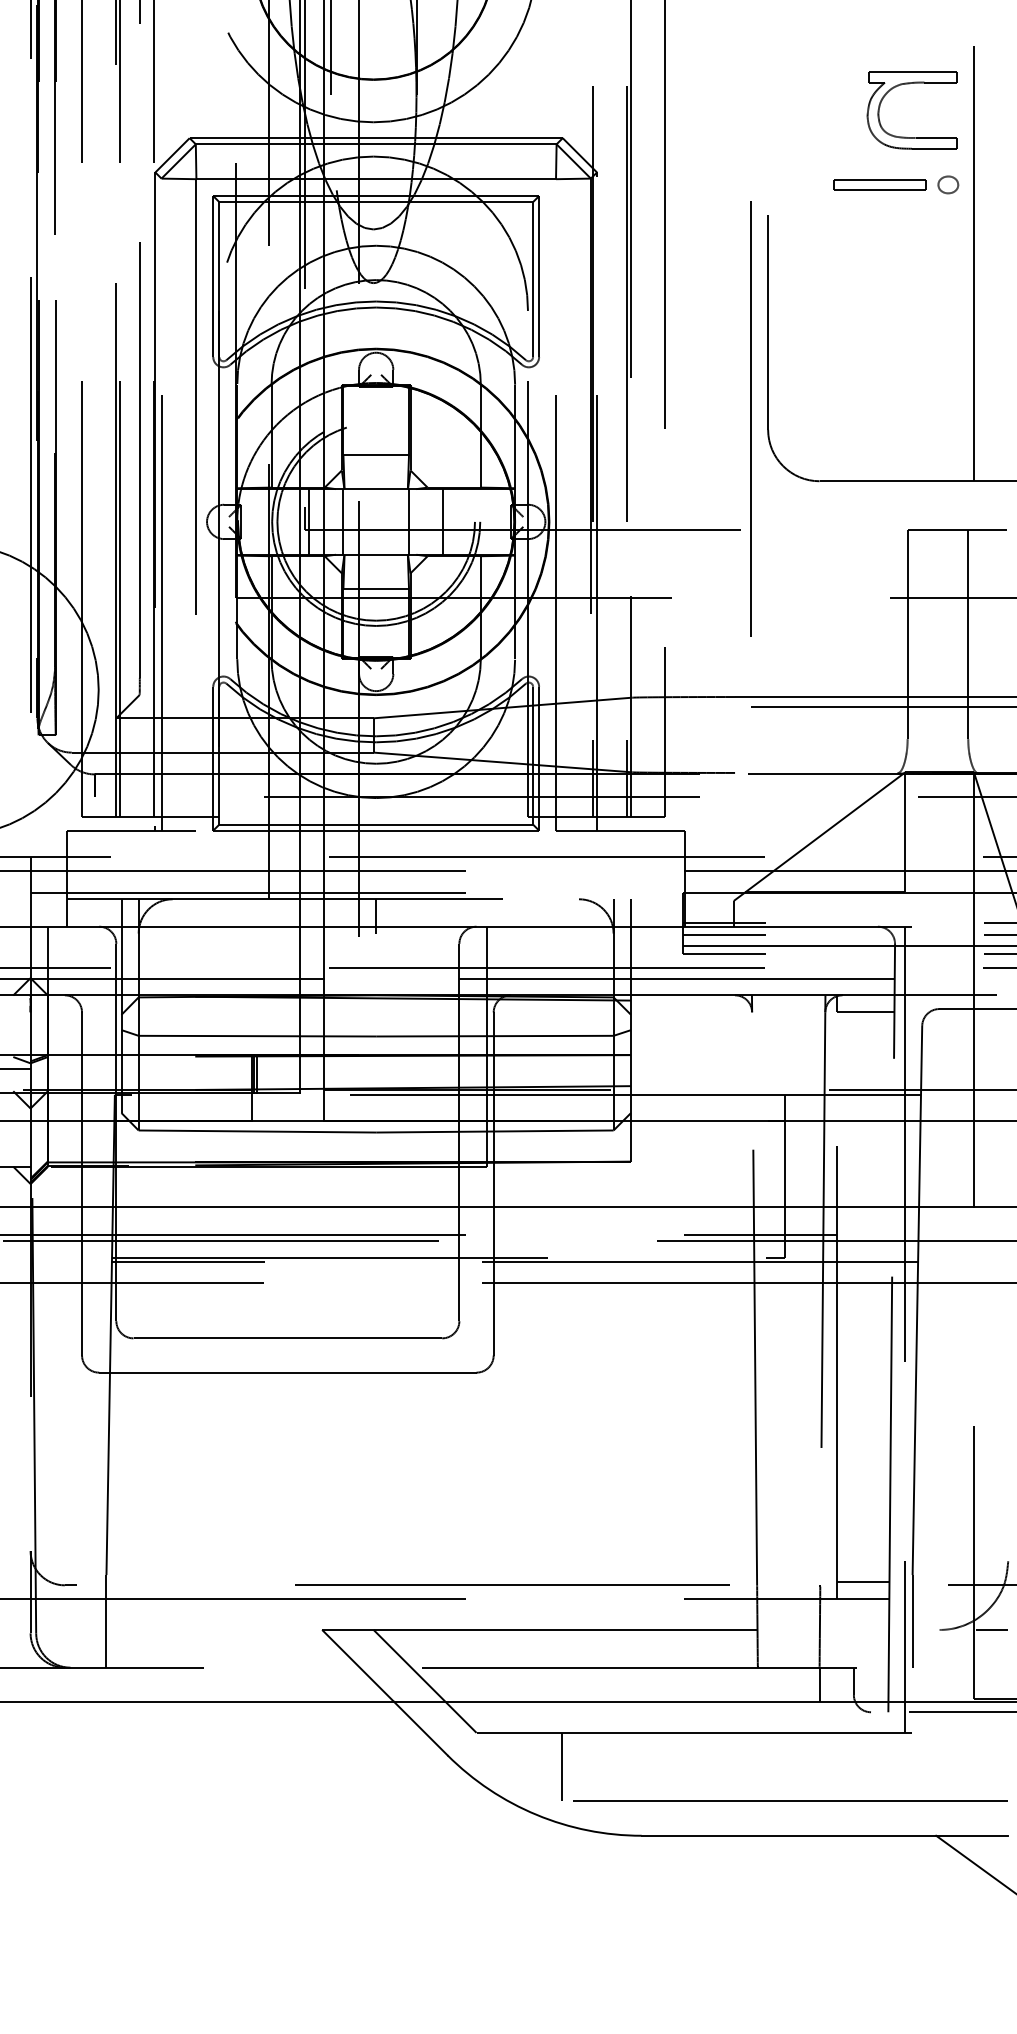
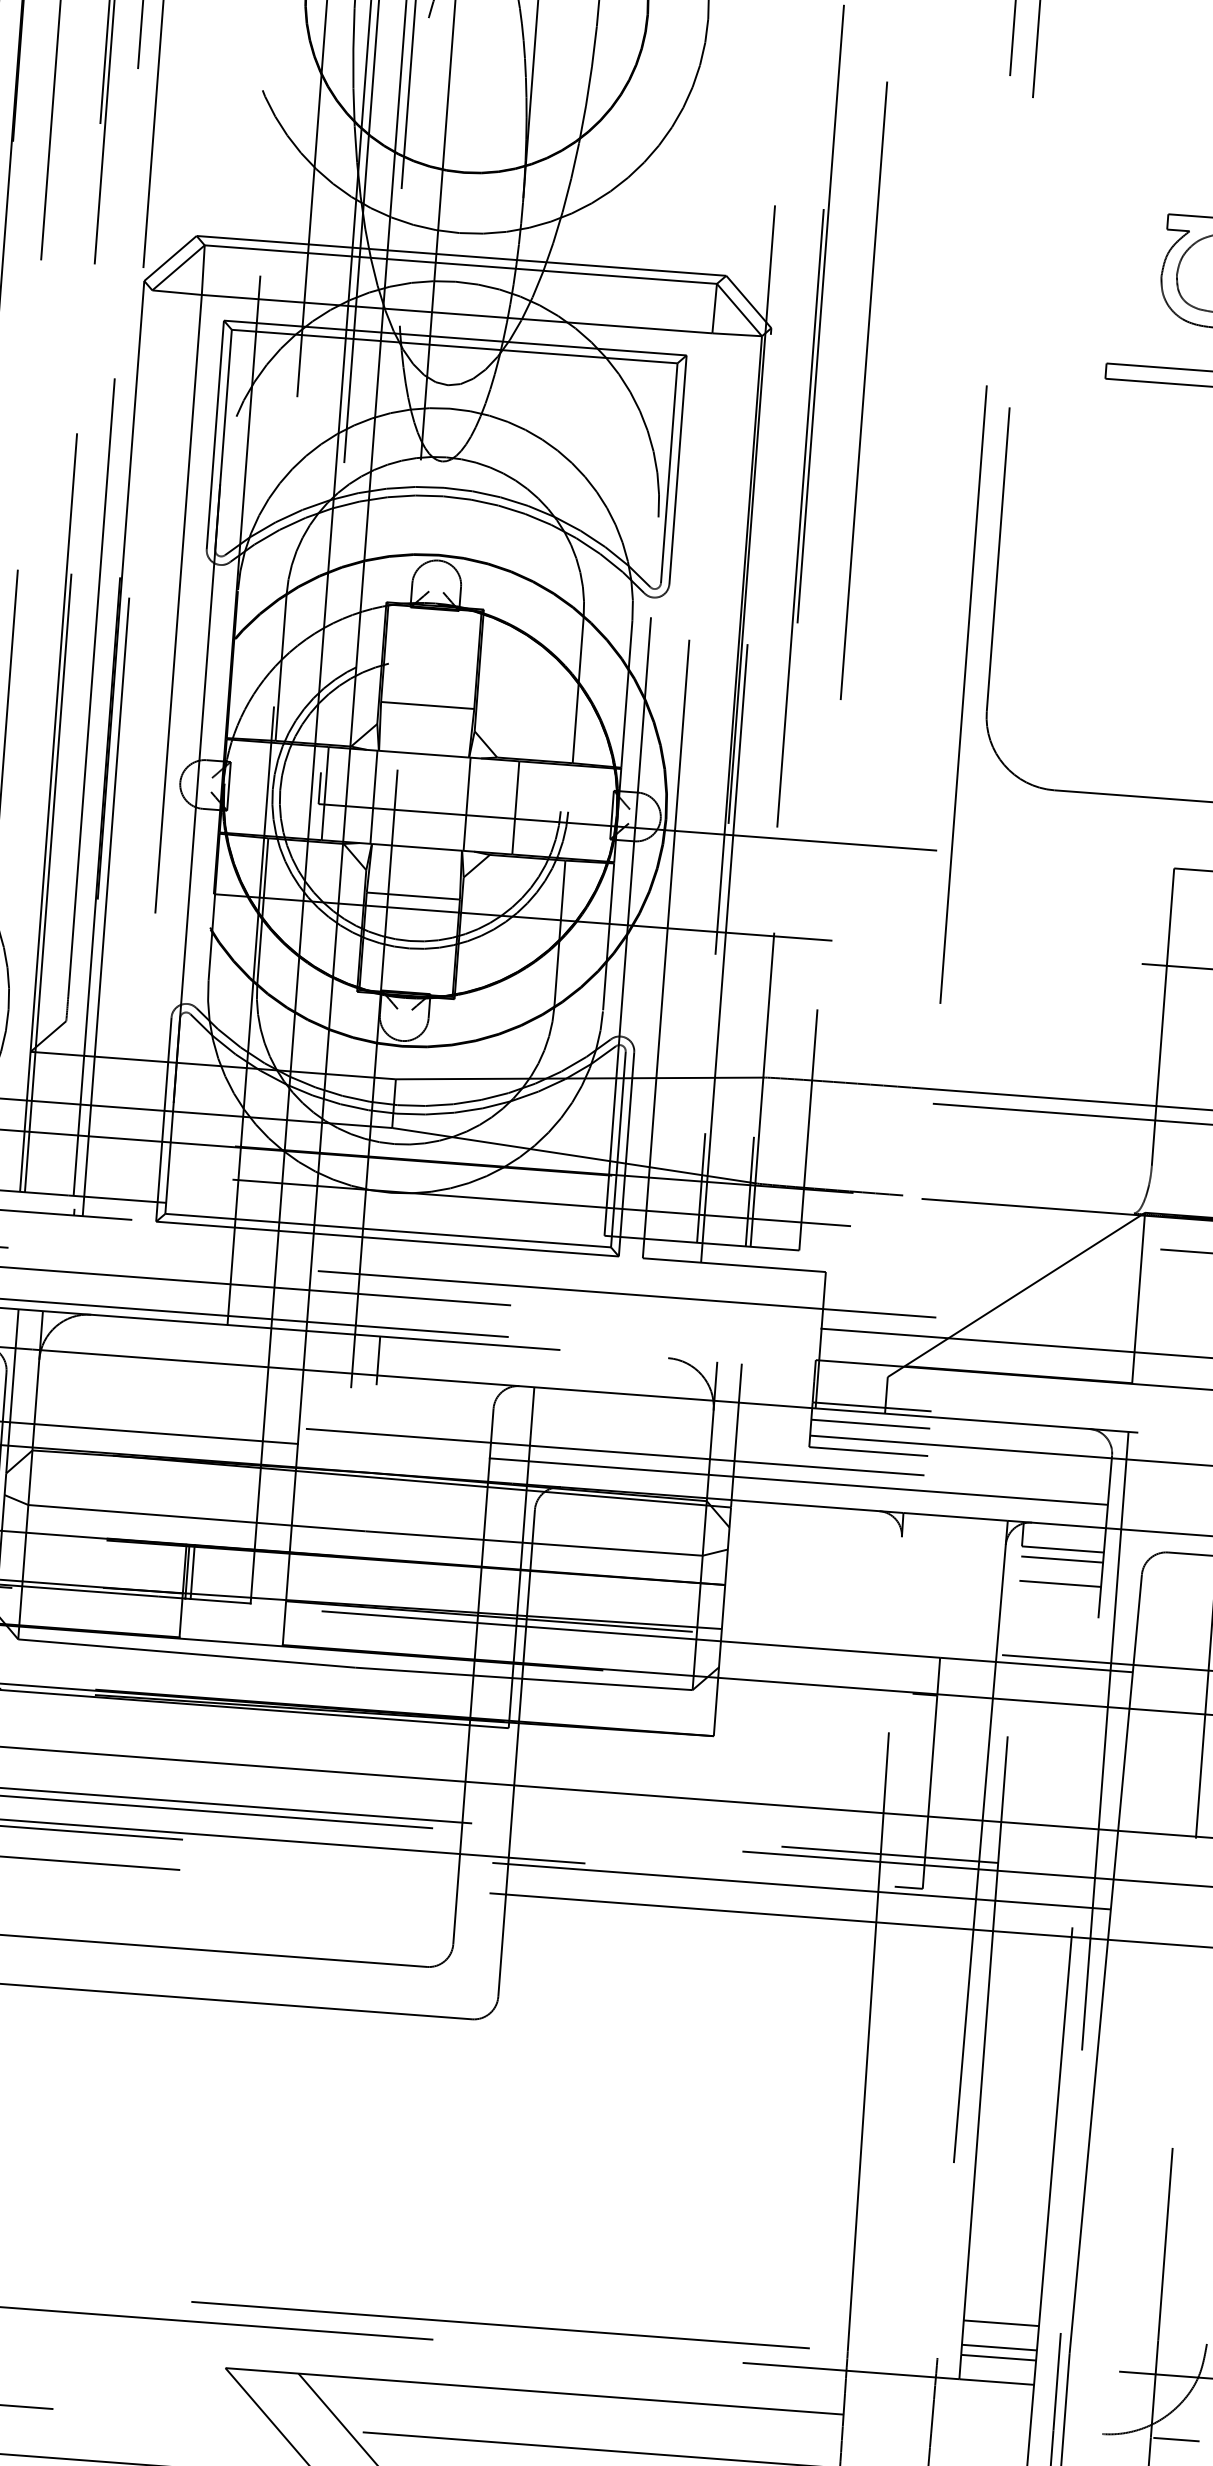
line: (865, 1019) -> (1062, 1559), added
line: (865, 1036) -> (1060, 1583), added
line: (862, 1557) -> (1000, 2322), added
line: (862, 1574) -> (998, 2347), added

